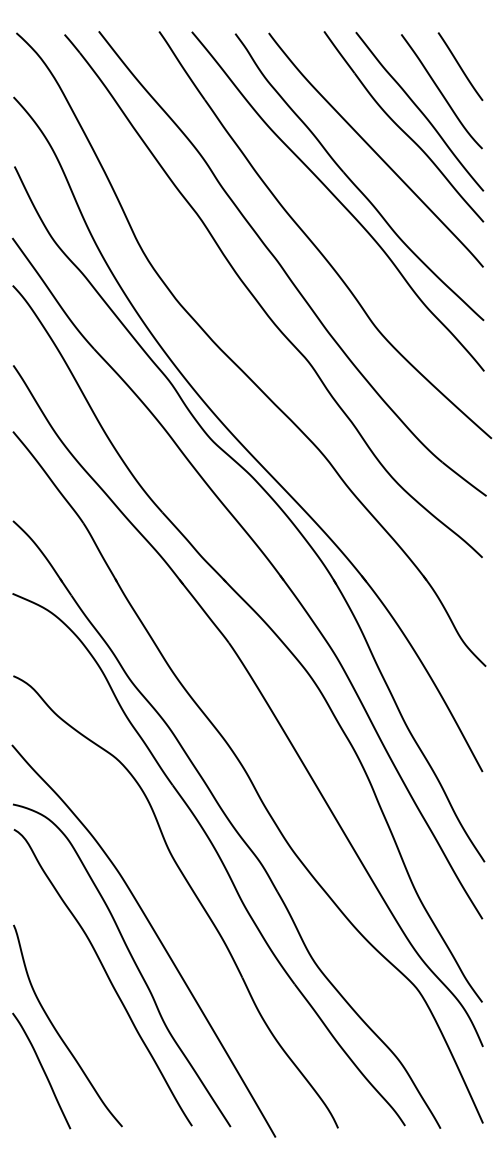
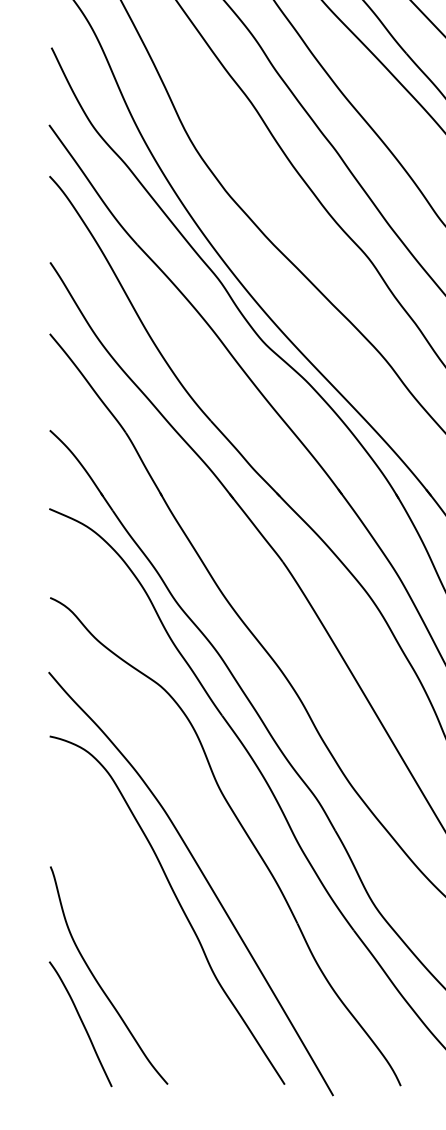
curve: (106, 975) -> (150, 921), removed

